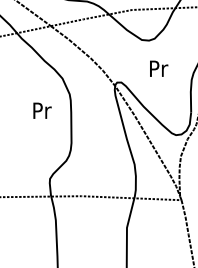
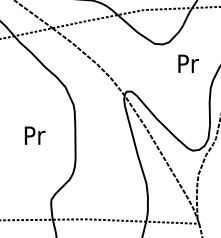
text: (159, 68) -> (189, 63), moved
text: (42, 110) -> (35, 135), moved

